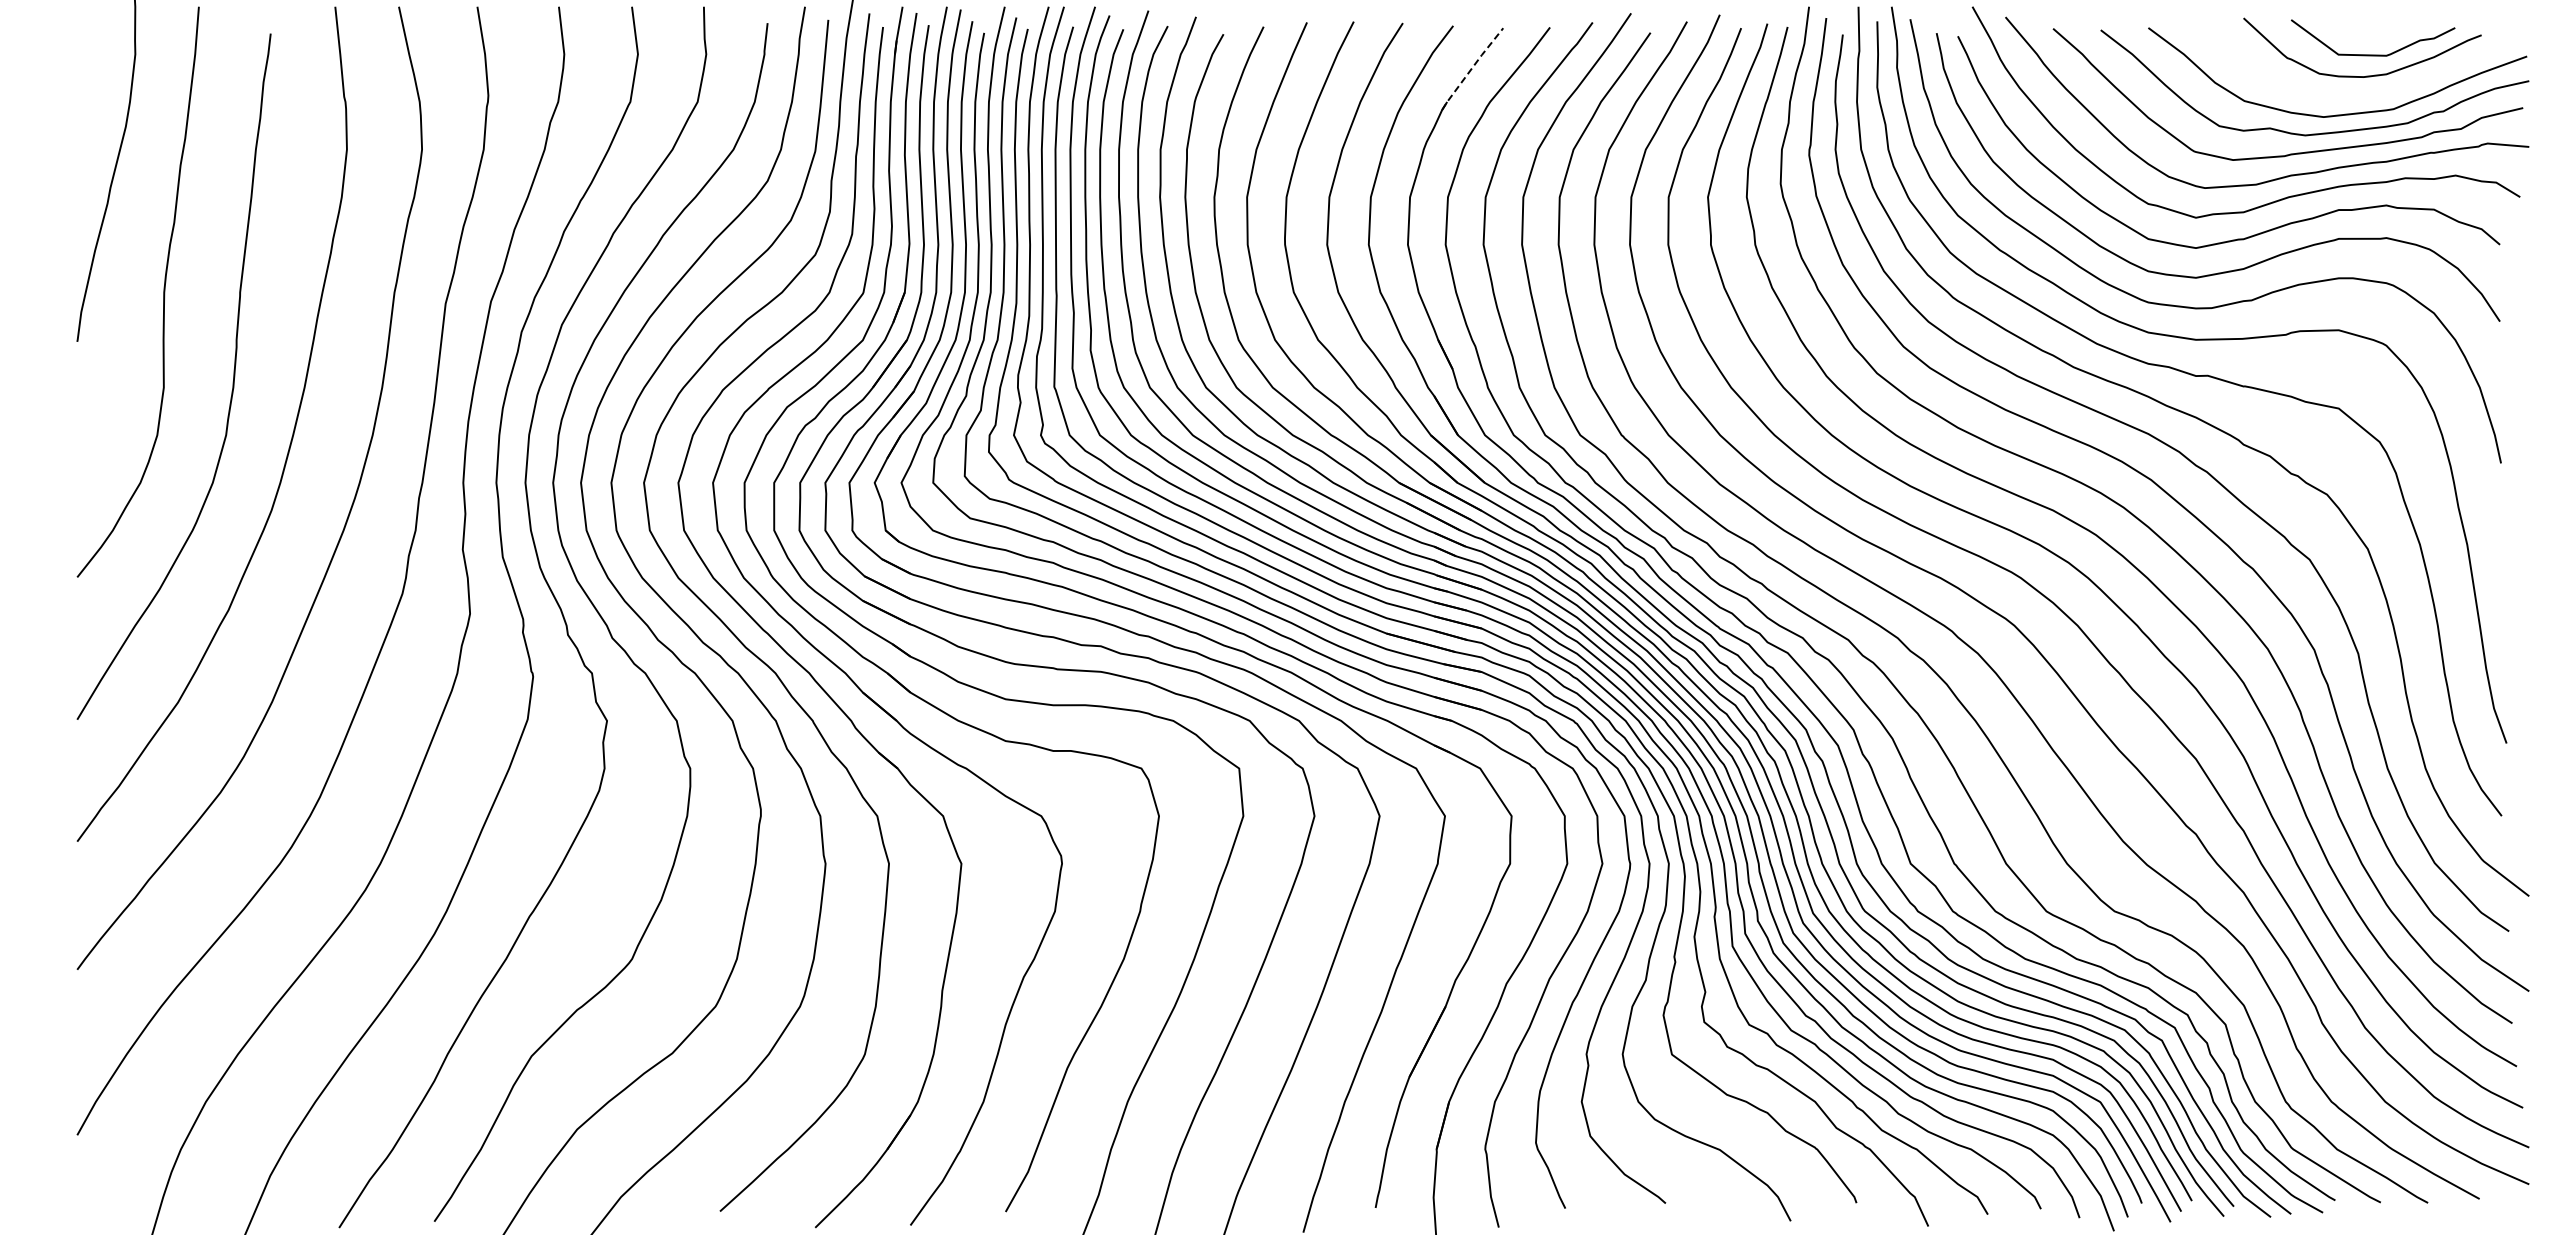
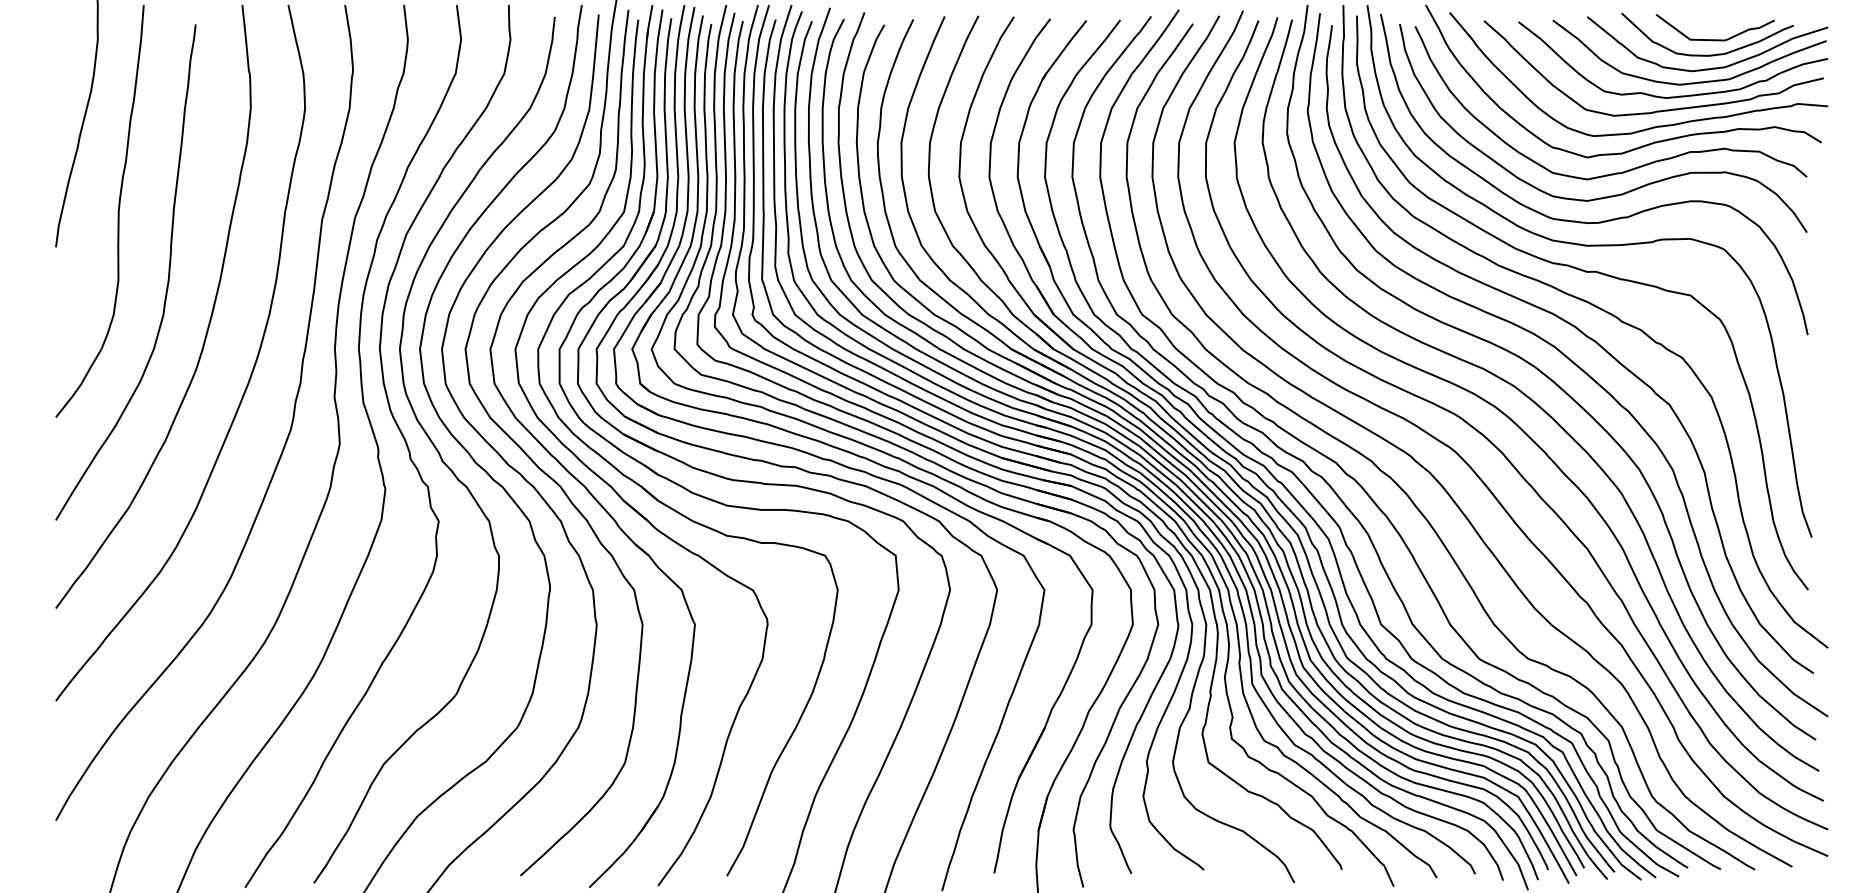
line: (1471, 68) -> (1063, 49), dashed -> solid
curve: (2370, 93) -> (1713, 67), added

